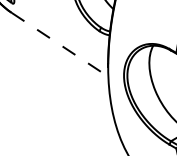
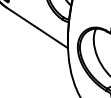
line: (61, 45) -> (38, 28), dashed -> solid

